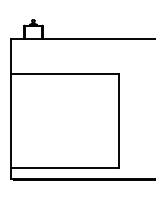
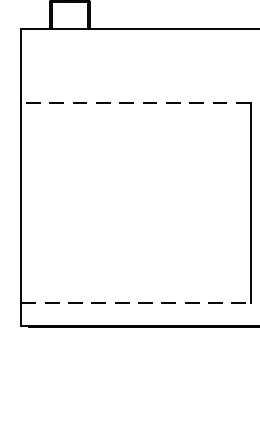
line: (64, 73) -> (135, 101), solid -> dashed
line: (65, 168) -> (137, 303), solid -> dashed

